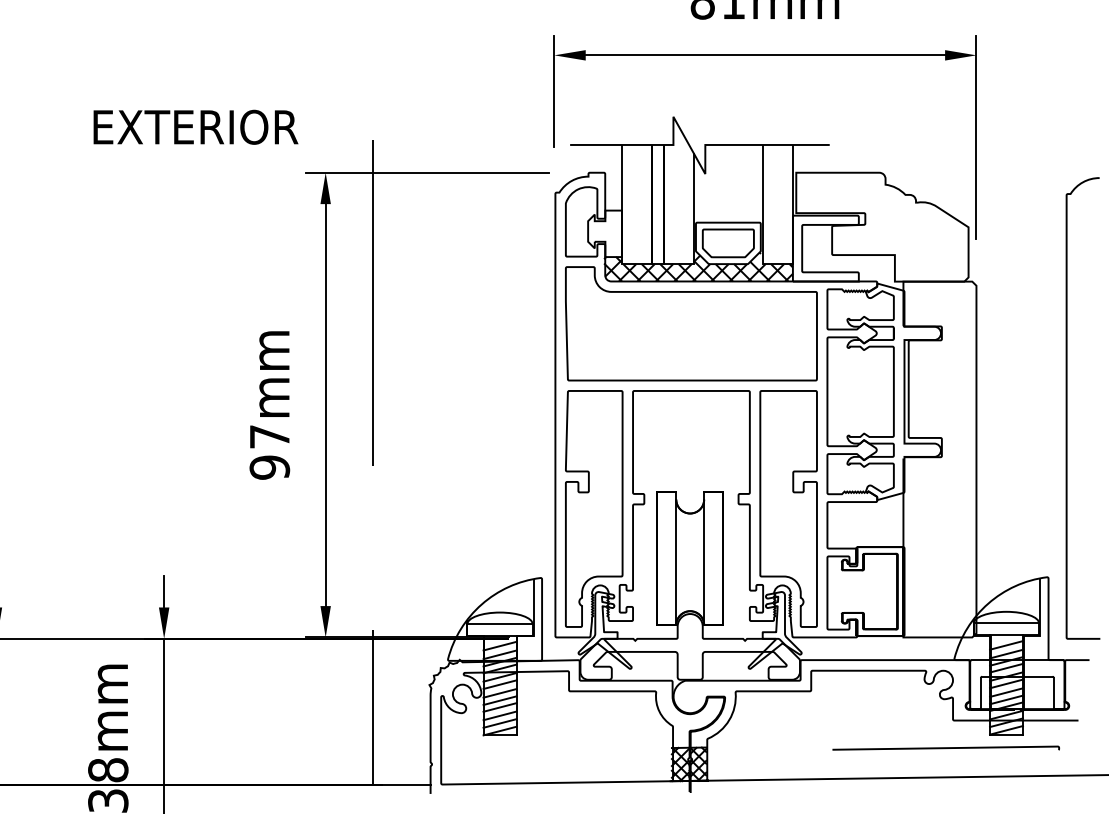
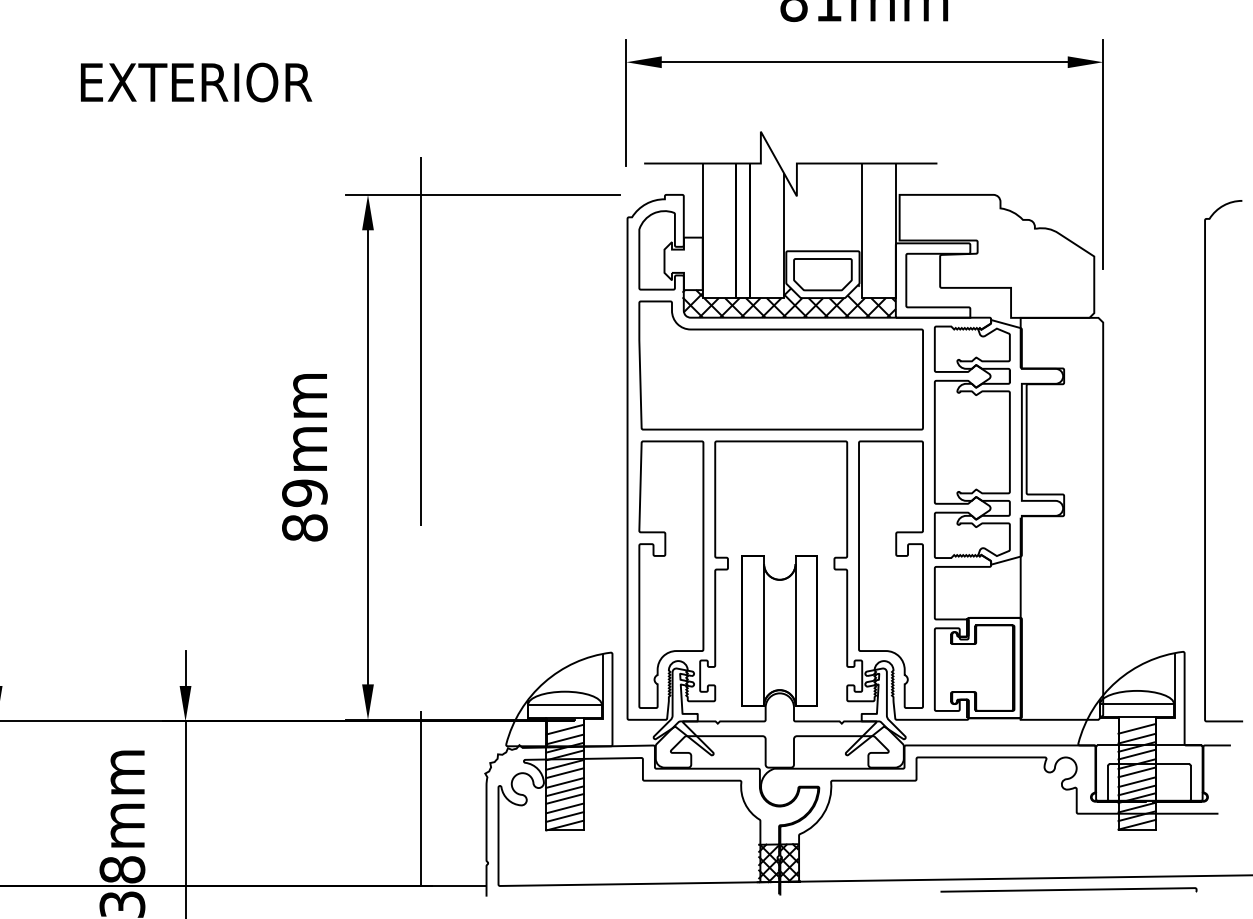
text: (195, 127) -> (196, 82), moved
text: (269, 452) -> (304, 510), 97mm -> 89mm
curve: (945, 747) -> (1068, 889), moved

